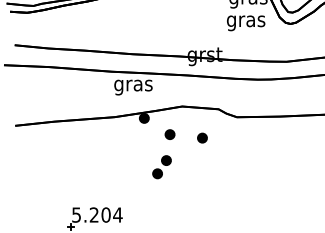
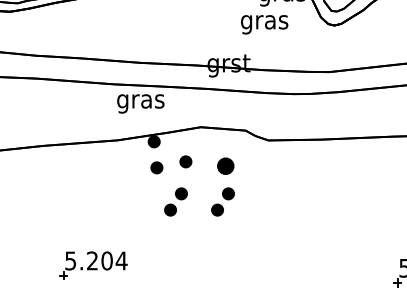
text: (246, 23) -> (264, 24), moved
part: (202, 137) -> (225, 165), size x1.4
part: (146, 139) -> (156, 167), added
part: (199, 166) -> (222, 201), added

